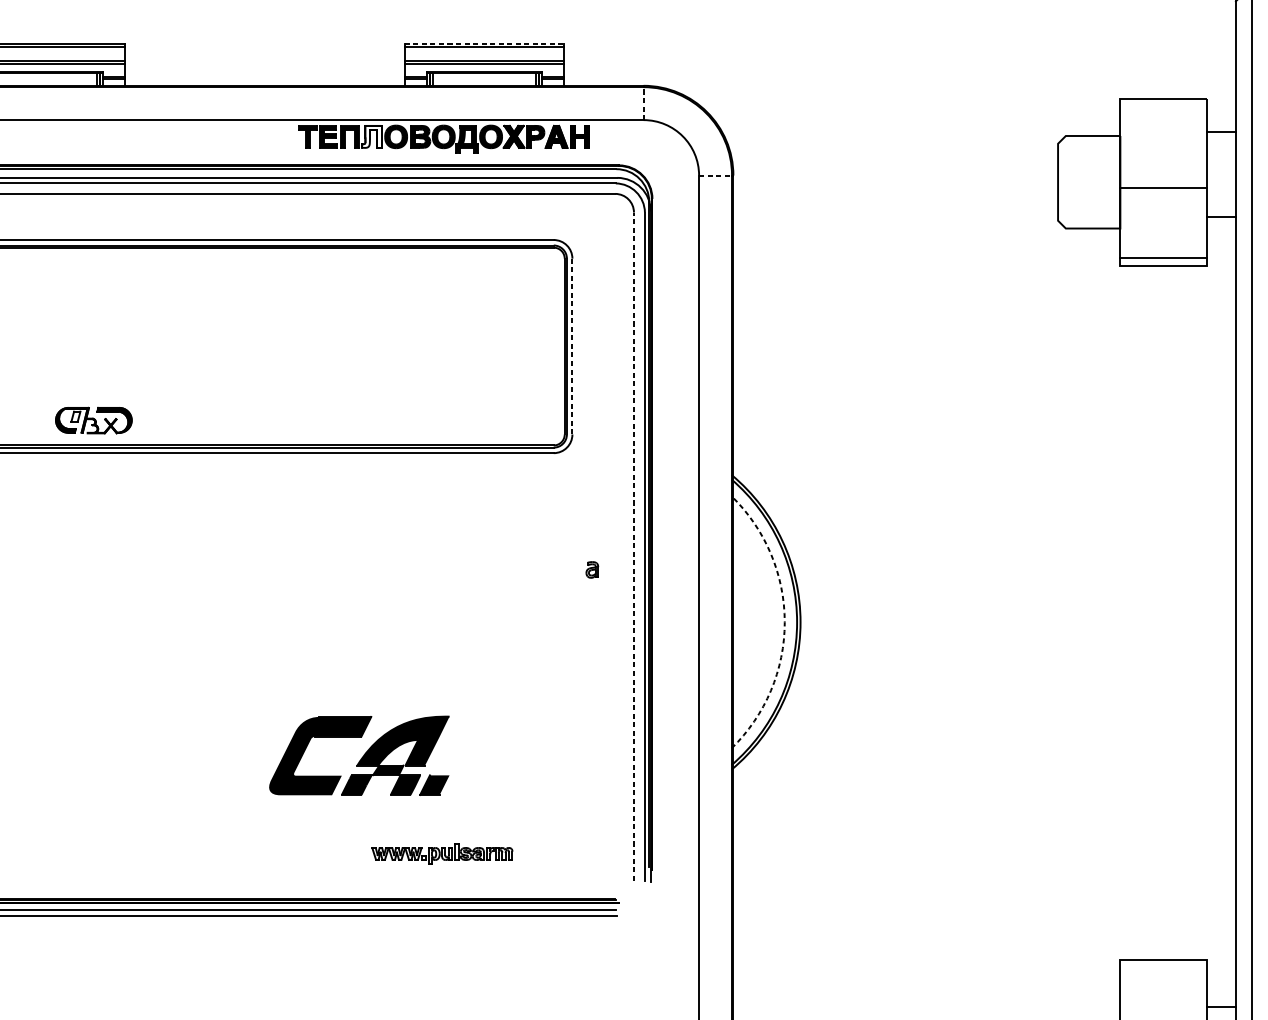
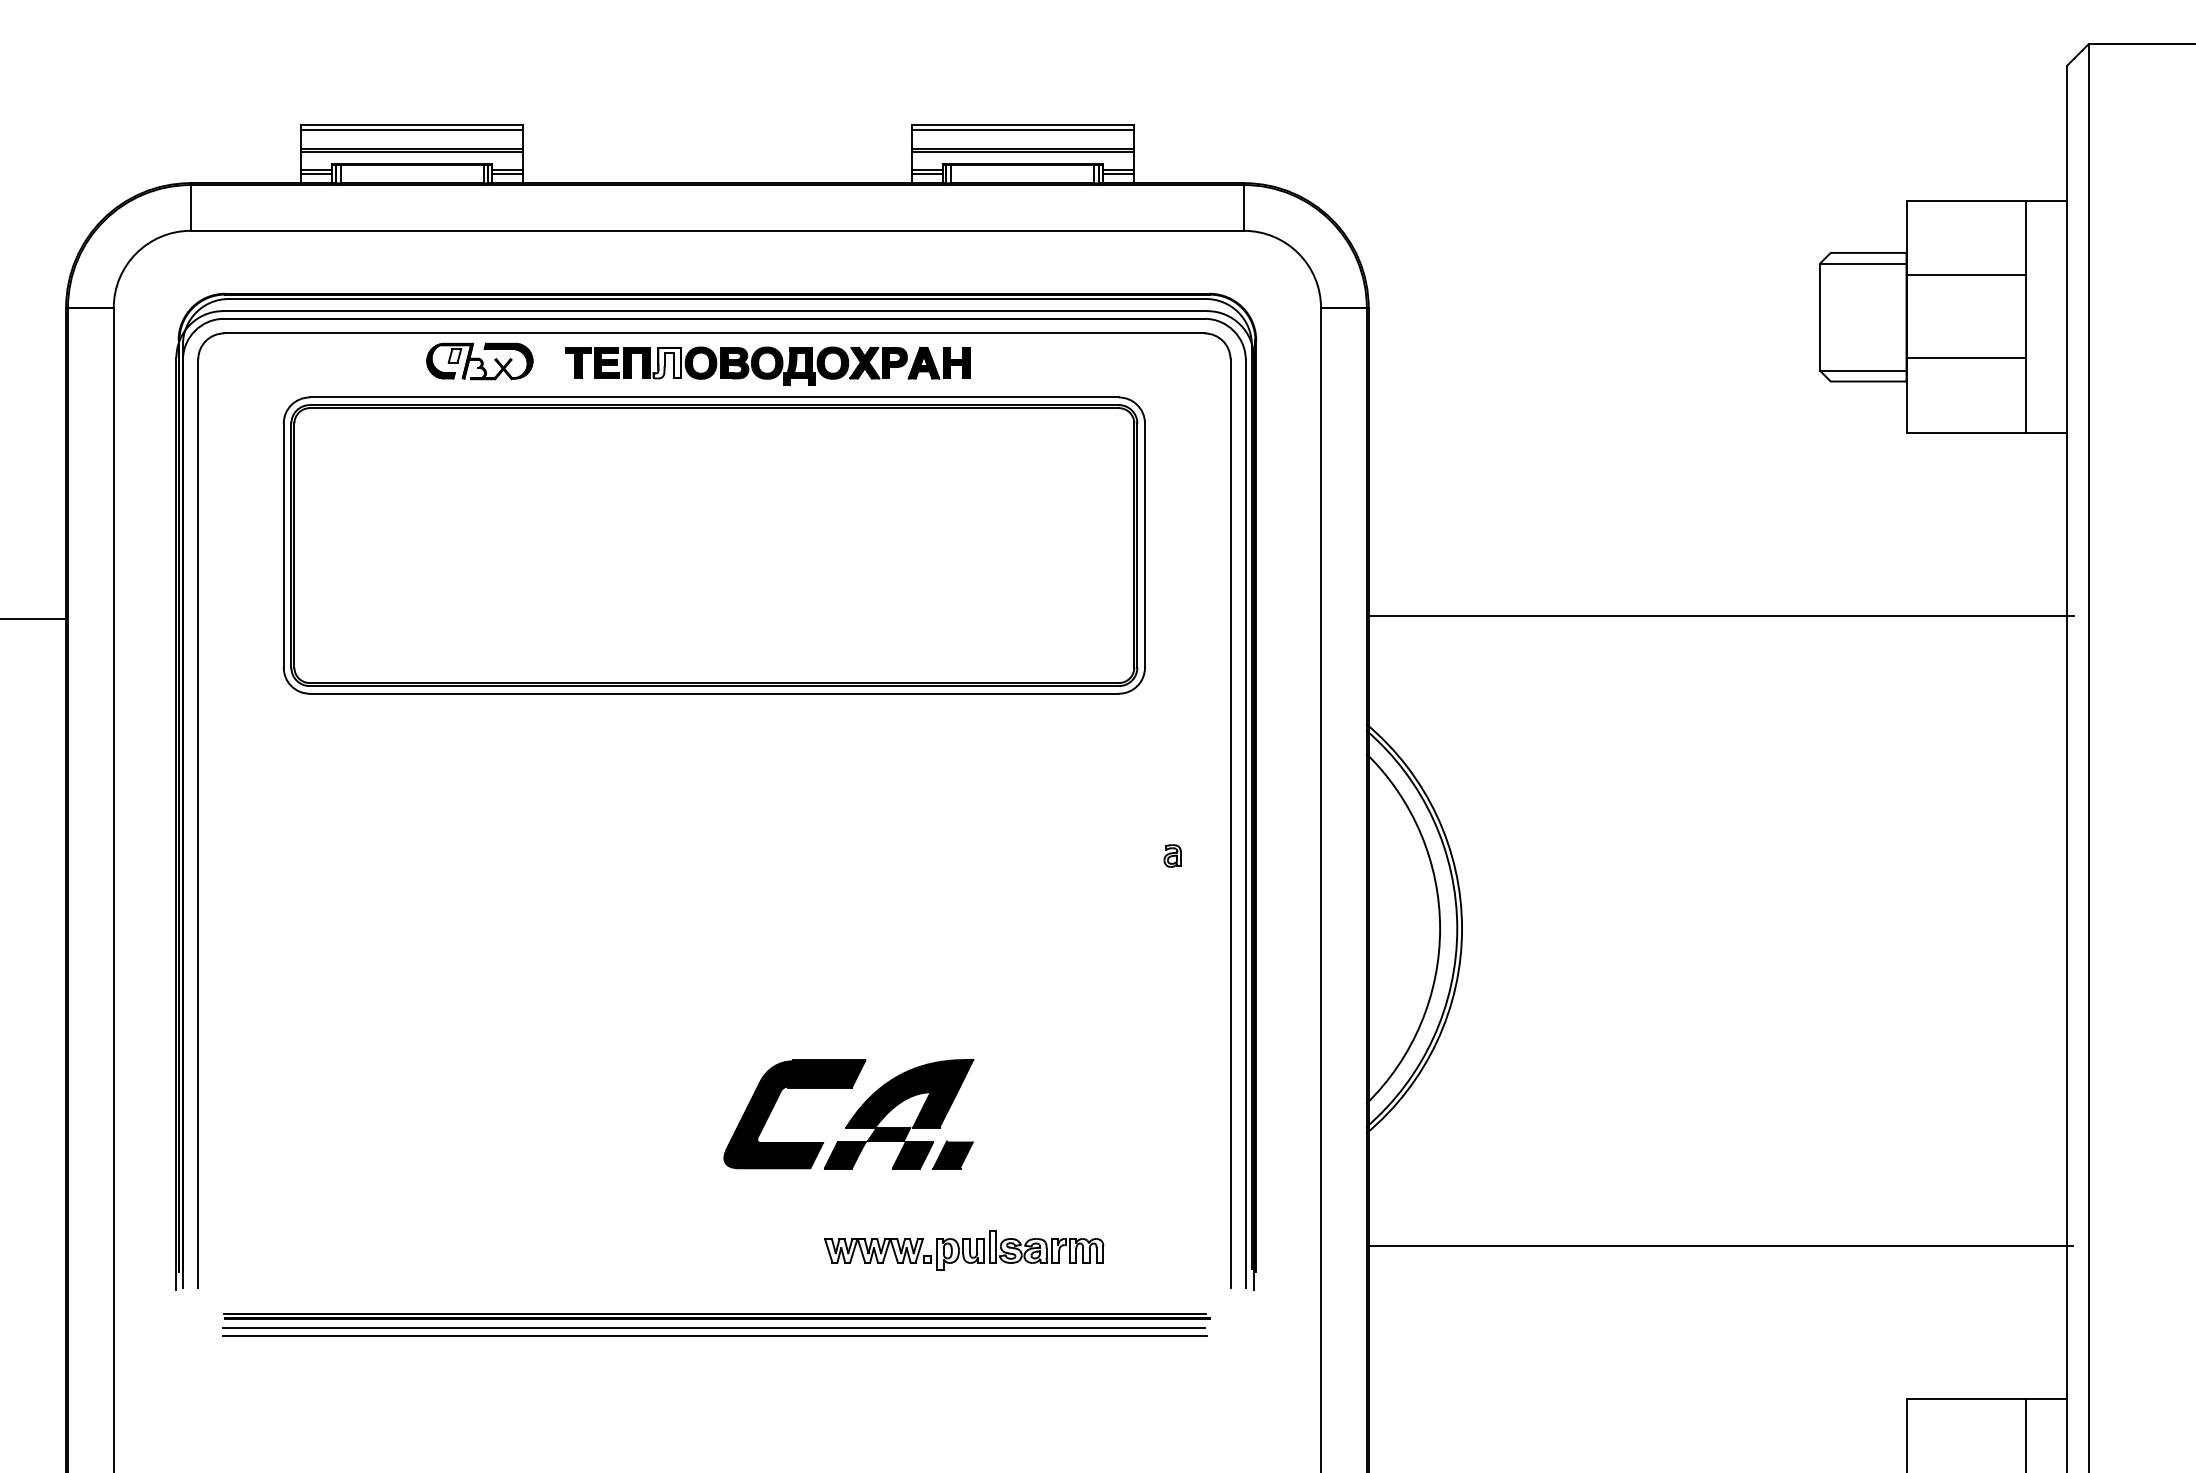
line: (484, 44) -> (1022, 125), dashed -> solid
line: (643, 103) -> (1243, 207), dashed -> solid
line: (1221, 131) -> (2046, 200), moved
part: (444, 138) -> (767, 365), moved
line: (1088, 143) -> (1862, 263), added
line: (715, 175) -> (1343, 307), dashed -> solid
line: (1163, 188) -> (1966, 275), moved
line: (1221, 217) -> (2046, 433), moved
line: (1088, 220) -> (1862, 370), added
line: (1163, 258) -> (1966, 358), moved
line: (572, 347) -> (1144, 546), dashed -> solid
line: (986, 396) -> (1720, 615), added
part: (93, 420) -> (479, 361), moved
line: (633, 546) -> (1230, 823), dashed -> solid
arc: (785, 622) -> (1440, 928), dashed -> solid
line: (986, 850) -> (1720, 1246), added
part: (442, 853) -> (964, 1250), size x1.43
line: (1221, 1007) -> (2046, 1398), moved

